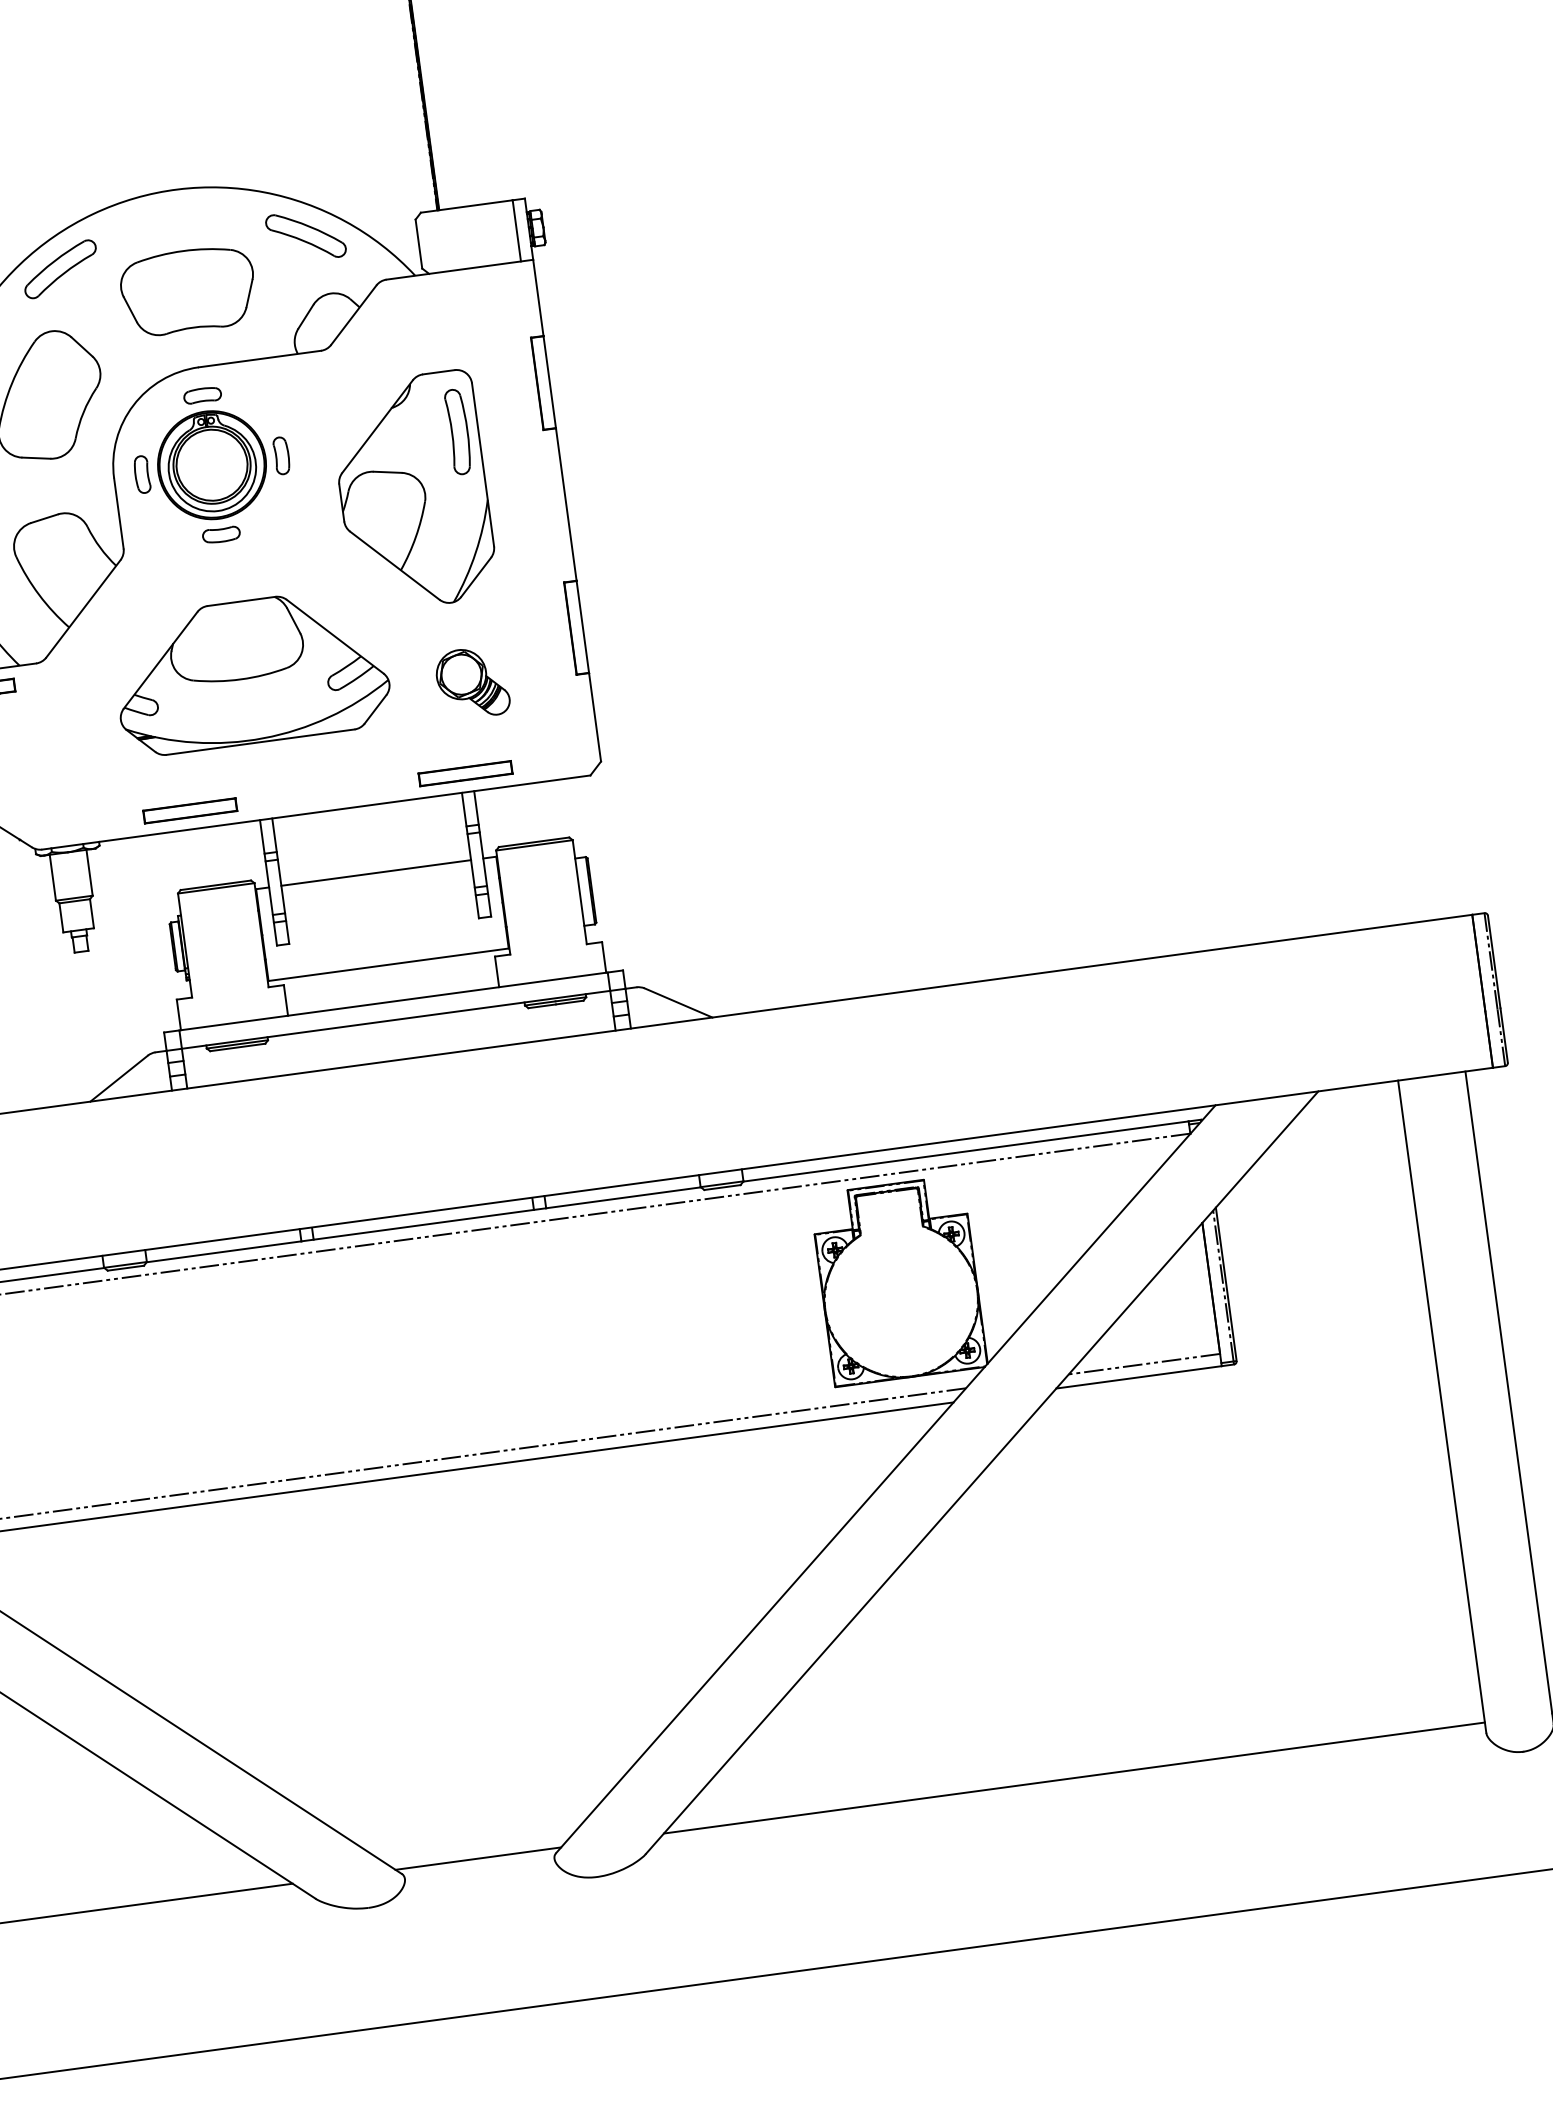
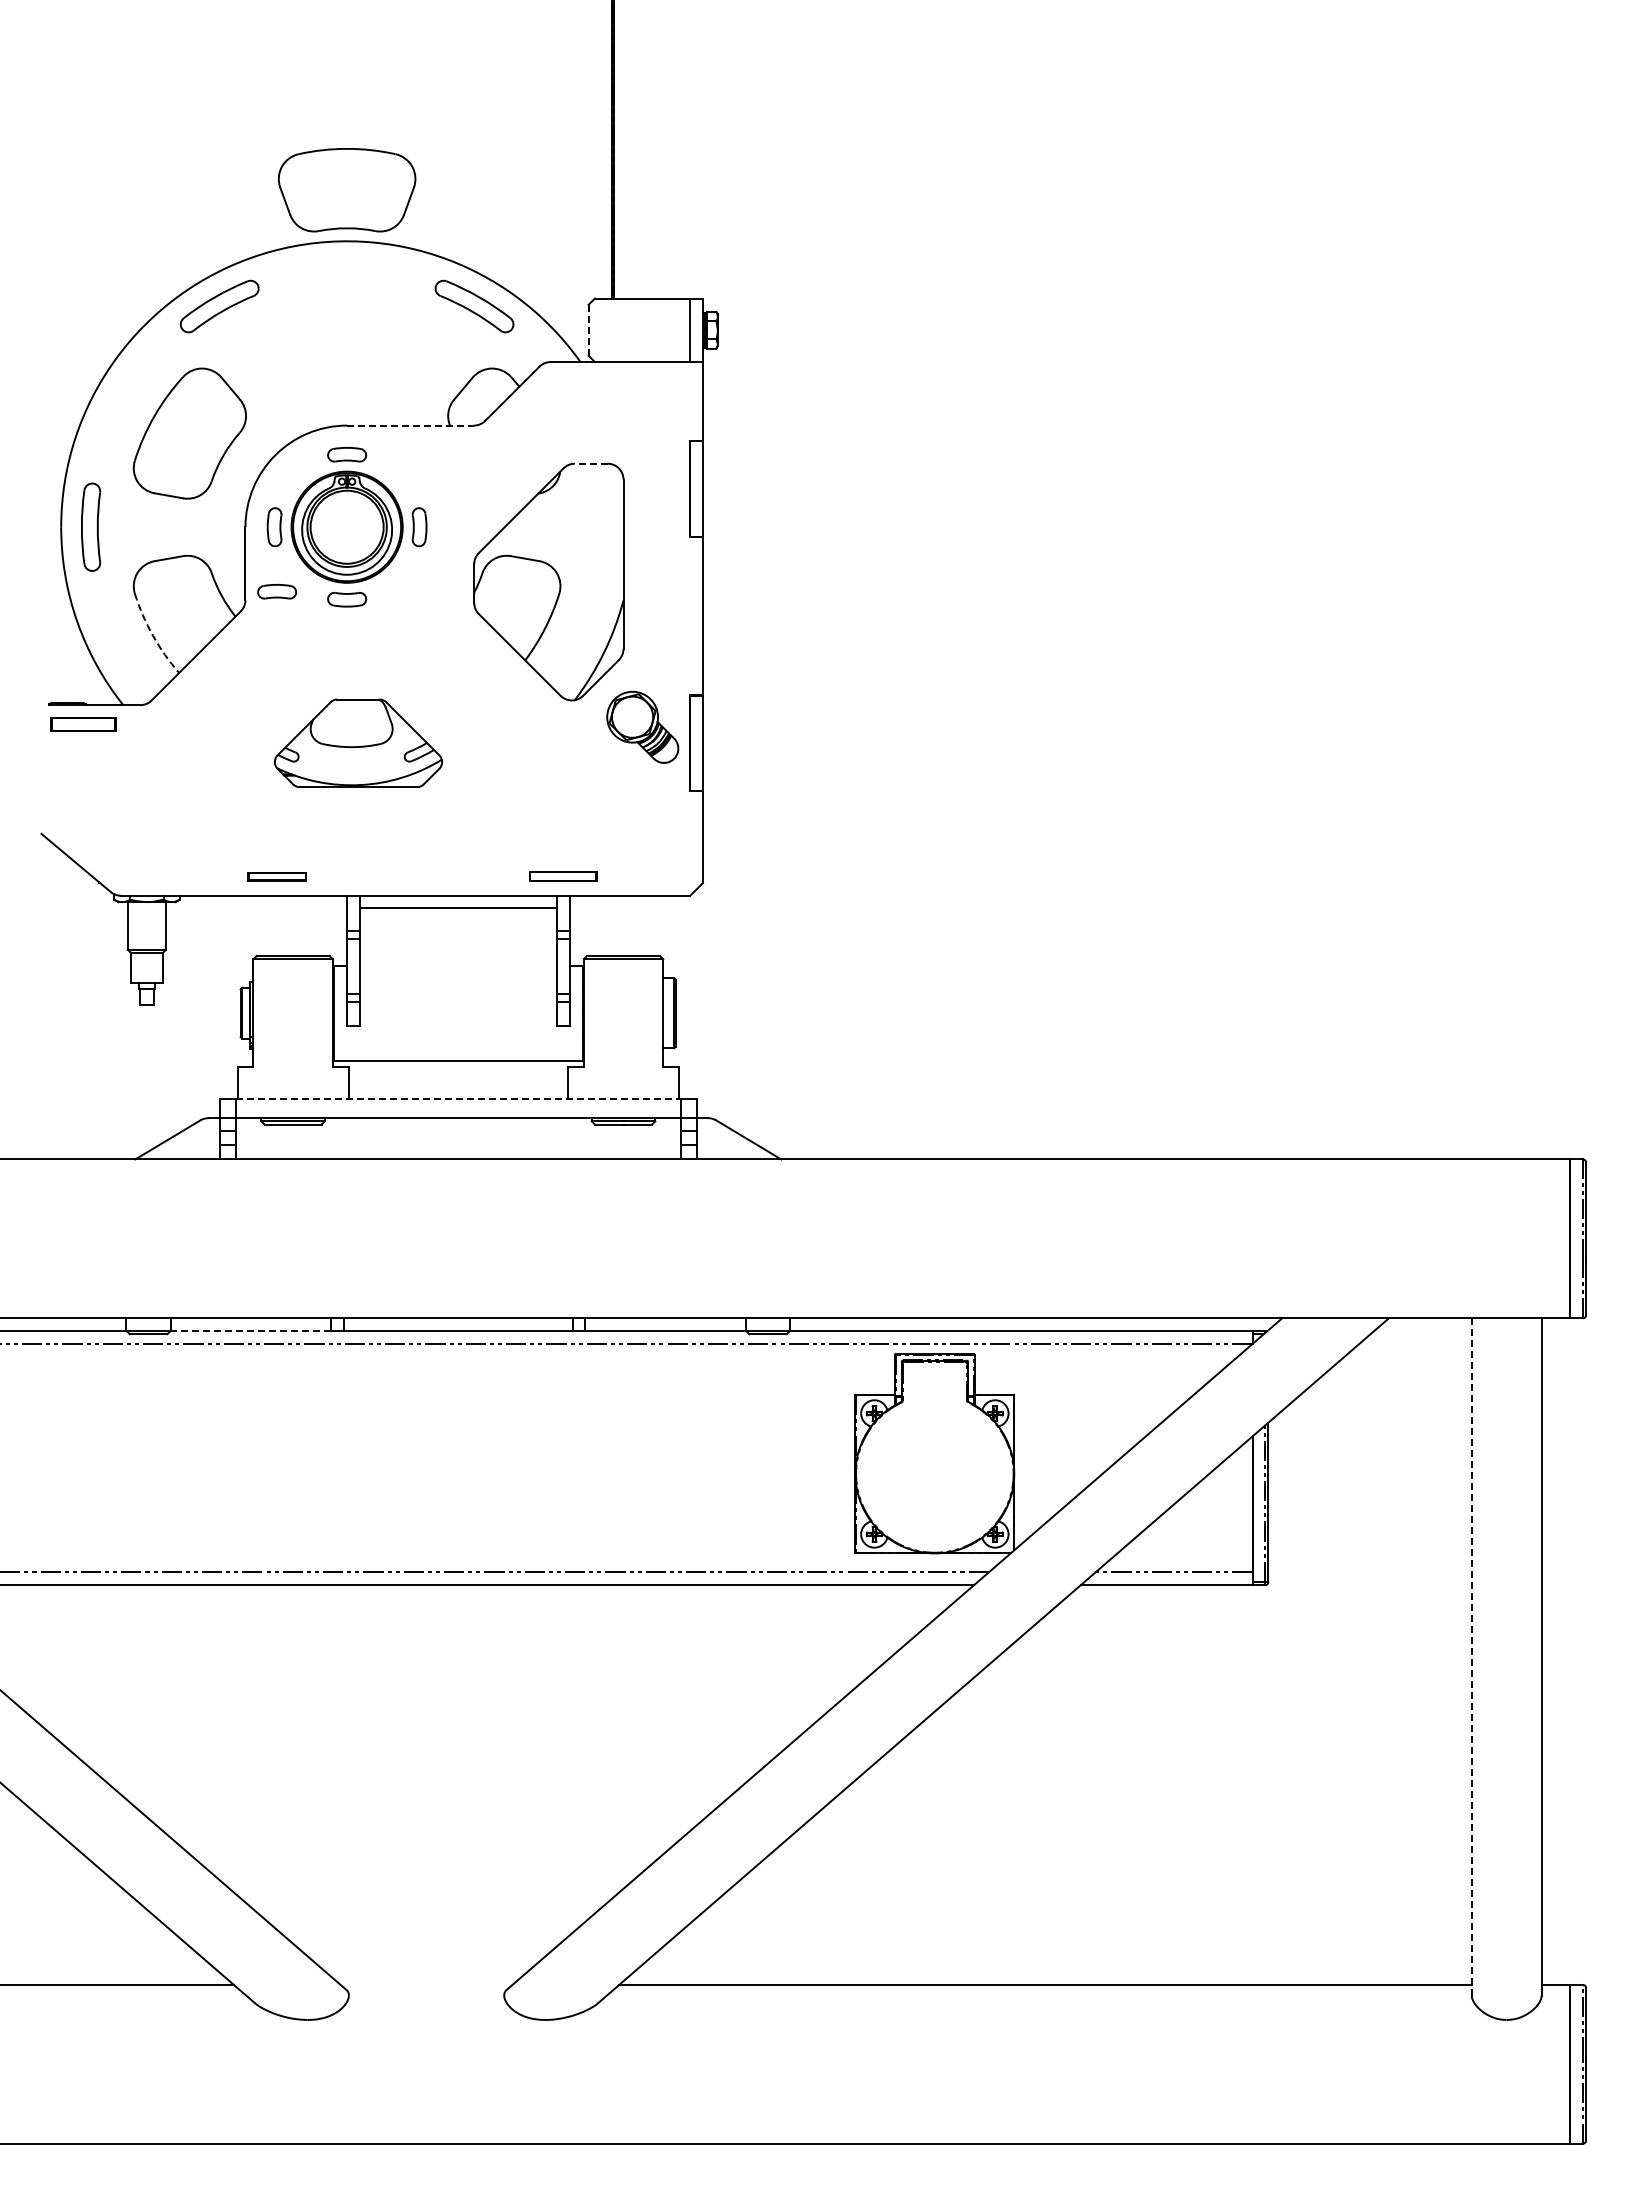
line: (418, 244) -> (588, 330), solid -> dashed
part: (187, 291) -> (346, 190), moved
line: (260, 358) -> (411, 425), solid -> dashed
line: (438, 372) -> (590, 463), solid -> dashed
part: (458, 431) -> (603, 526), removed
part: (153, 536) -> (277, 591), added
arc: (38, 594) -> (152, 635), solid -> dashed
part: (251, 672) -> (358, 743), size x0.6
part: (472, 682) -> (642, 726), moved
part: (464, 773) -> (562, 876), size x0.7
part: (189, 810) -> (276, 876), size x0.6
line: (375, 872) -> (457, 907), moved
line: (393, 1001) -> (458, 1099), solid -> dashed
line: (223, 1252) -> (250, 1331), solid -> dashed
line: (1441, 1406) -> (1471, 1656), solid -> dashed
line: (478, 1858) -> (426, 1984), removed

